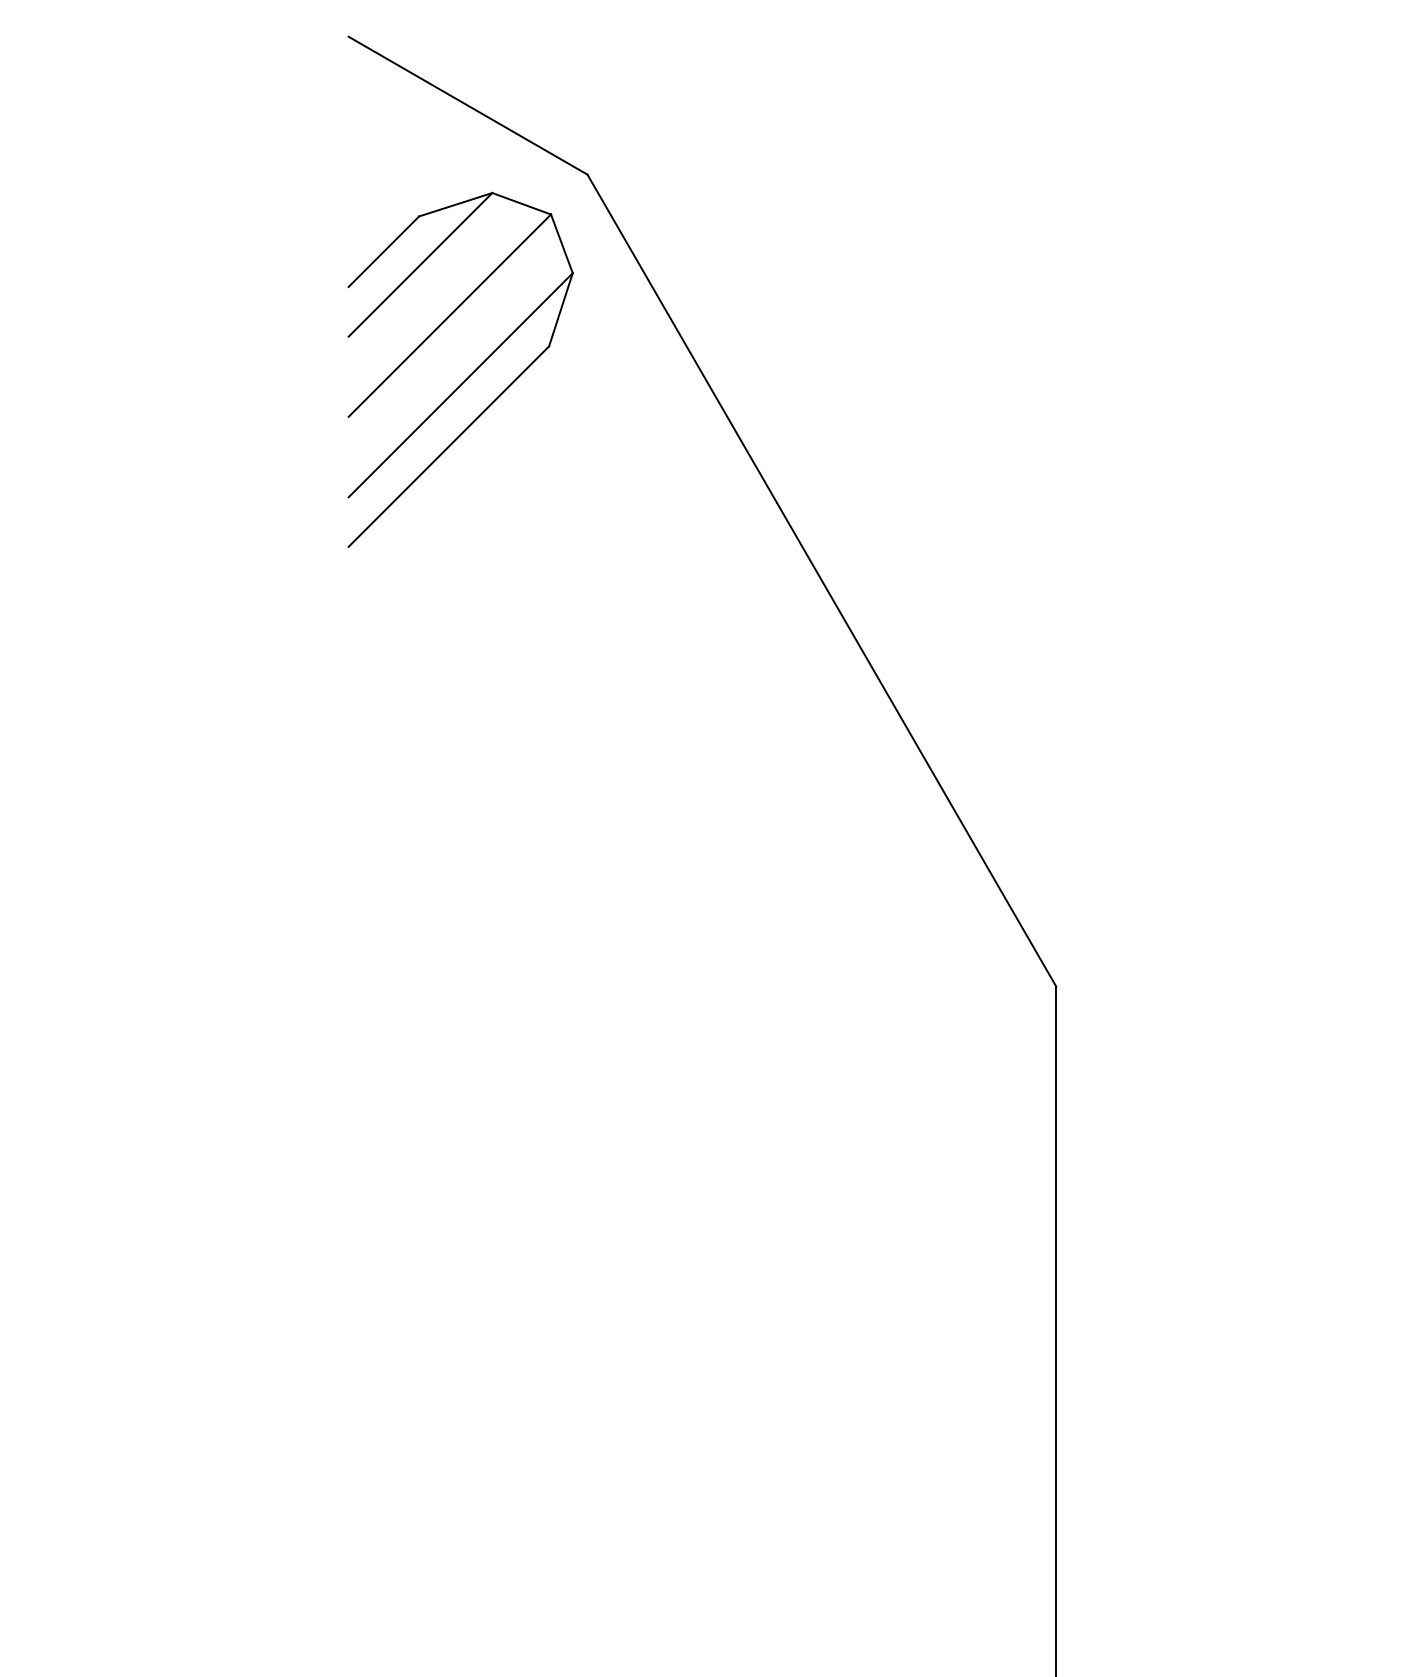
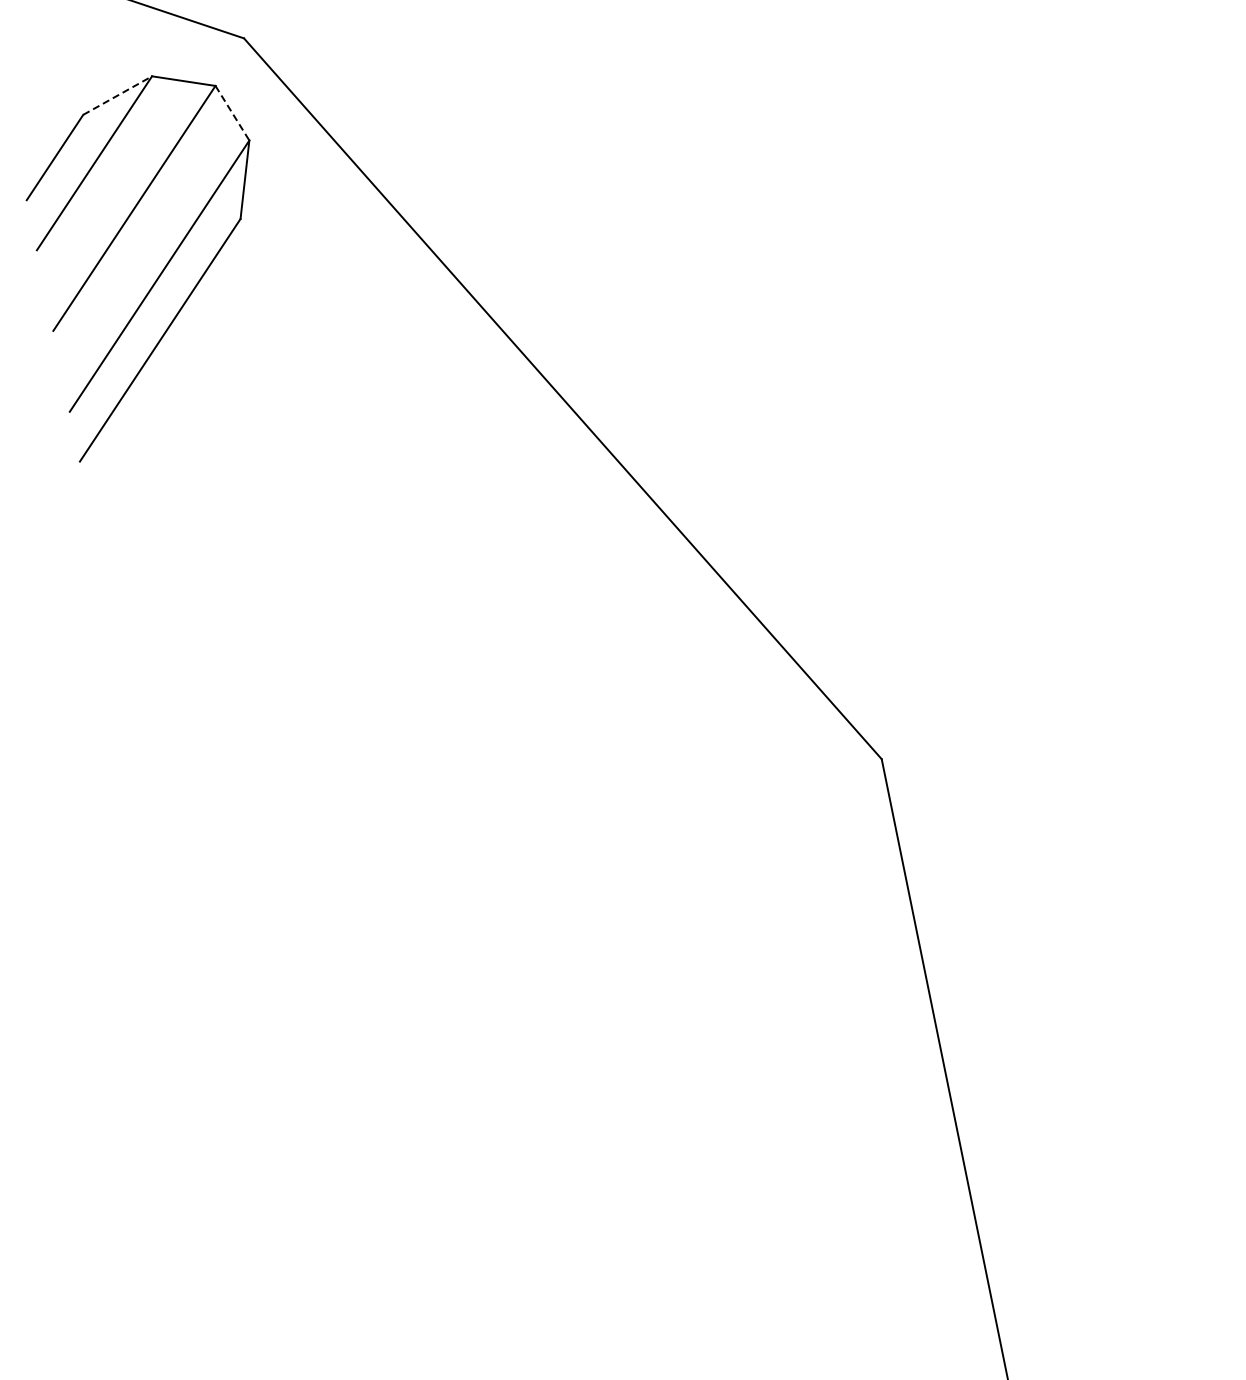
line: (456, 204) -> (118, 95), solid -> dashed
line: (562, 244) -> (233, 113), solid -> dashed

